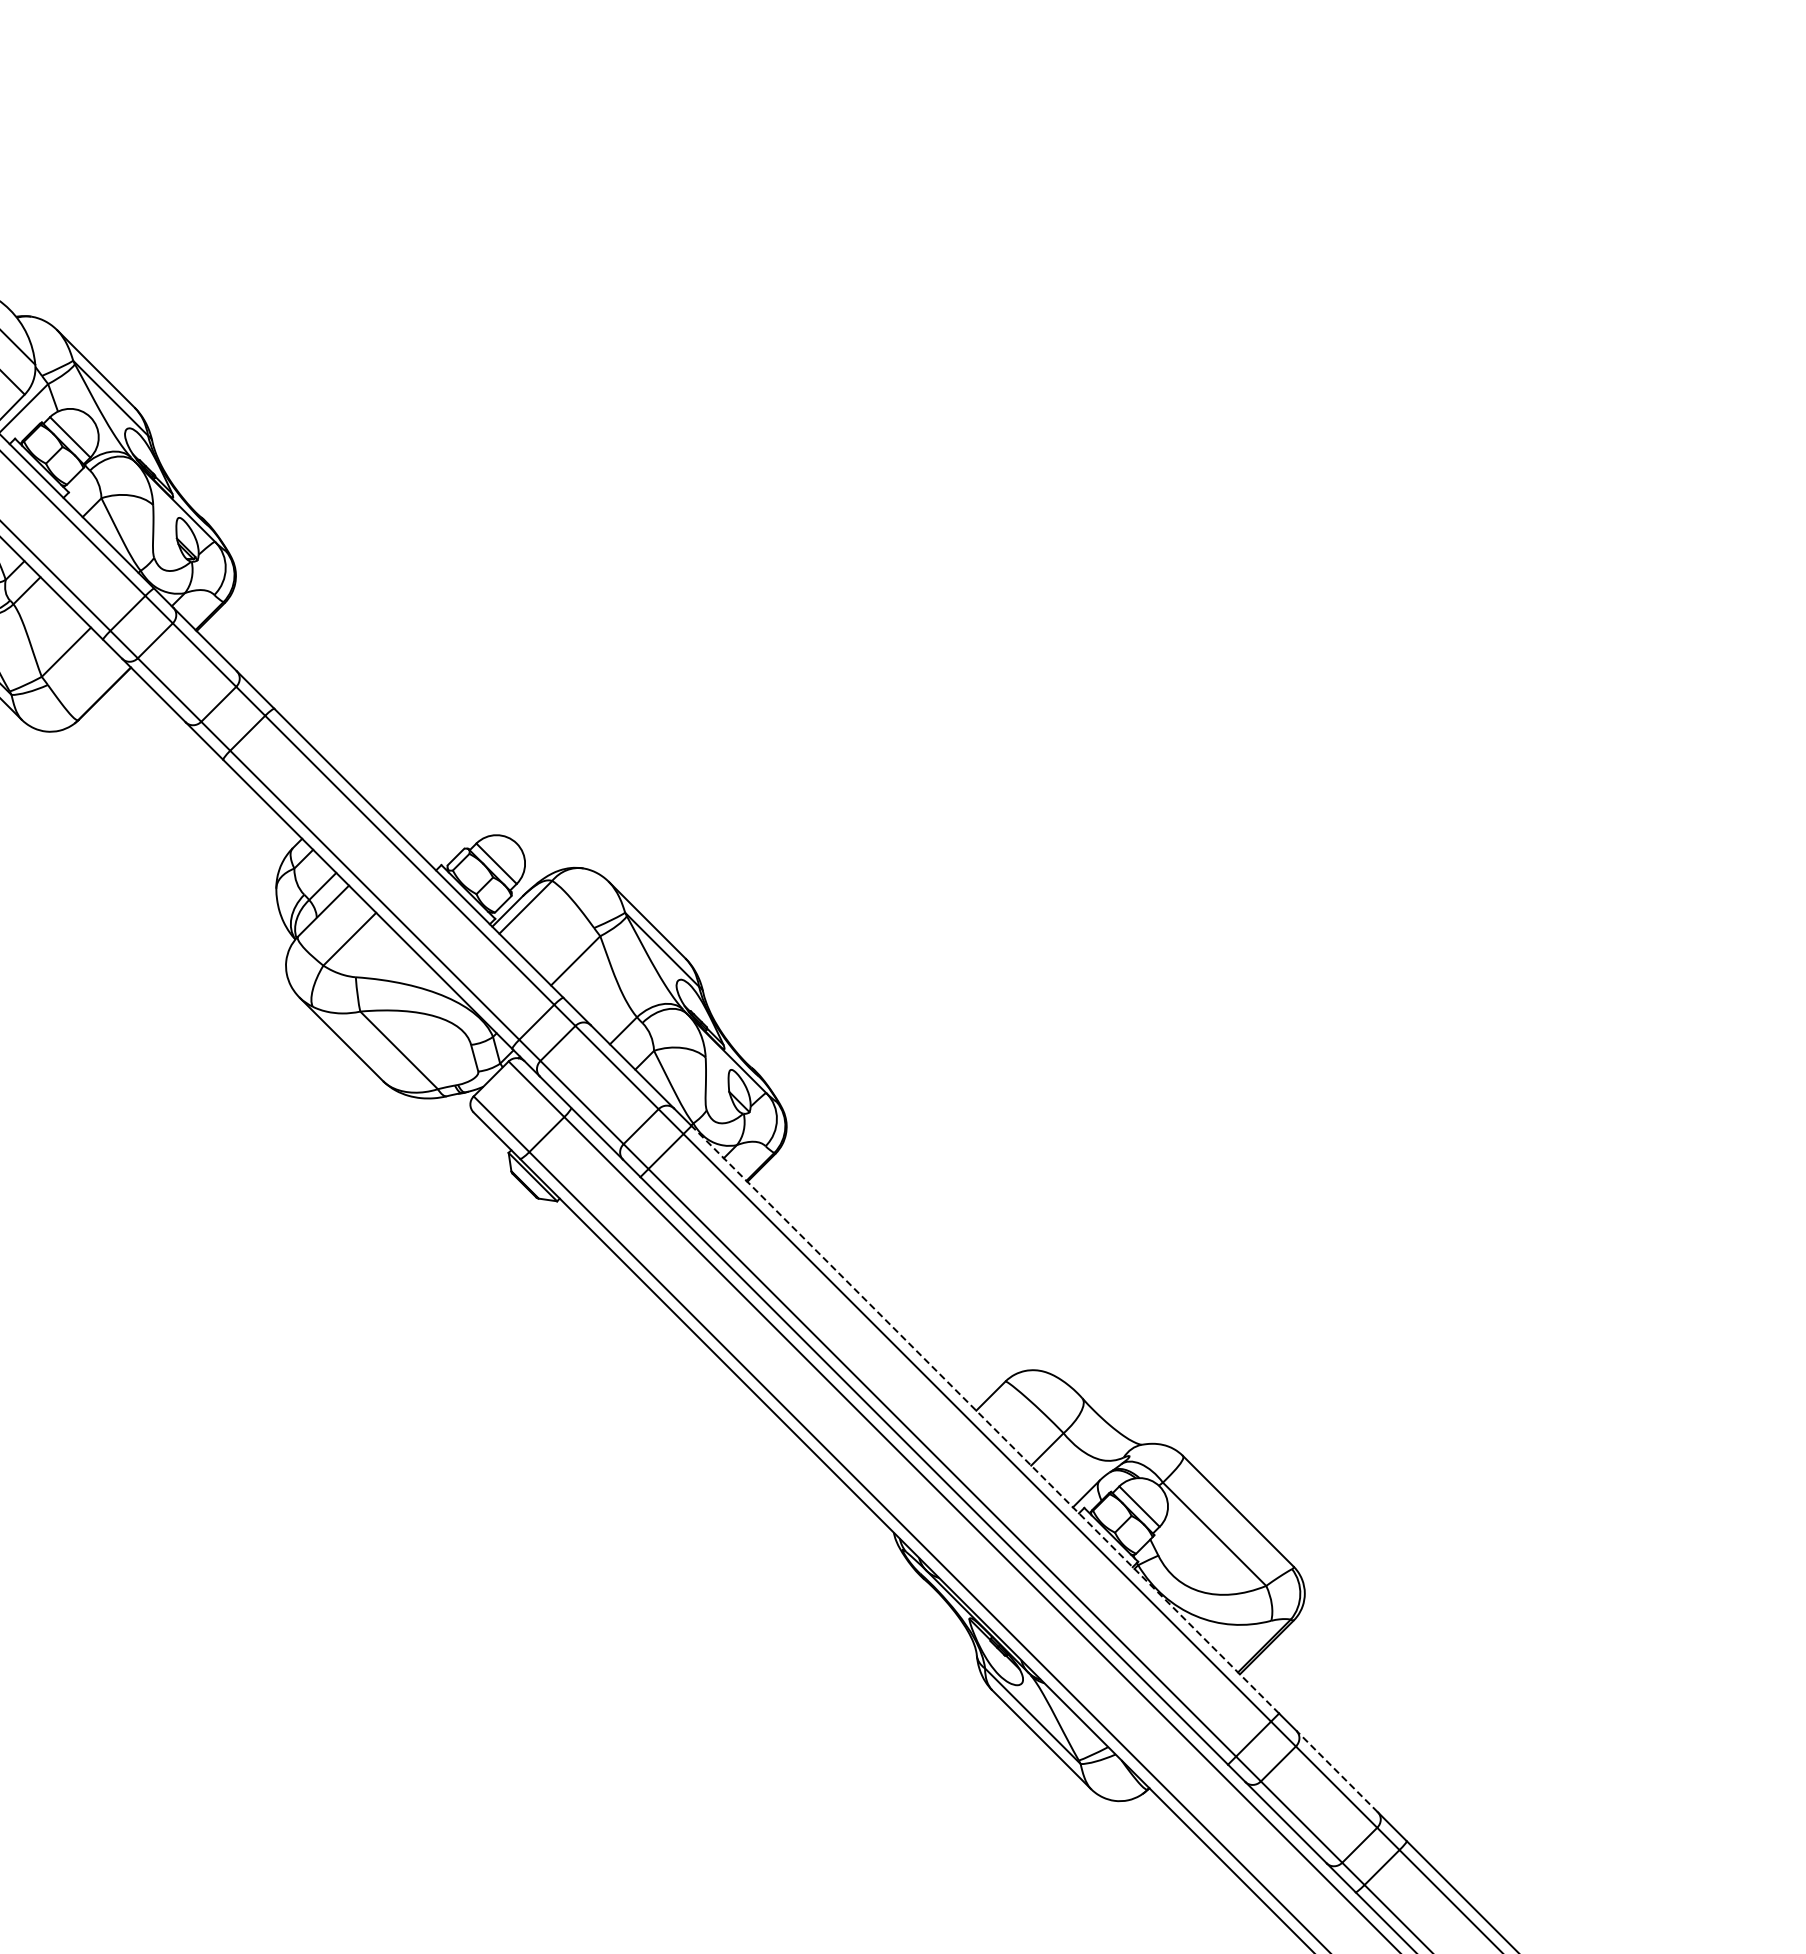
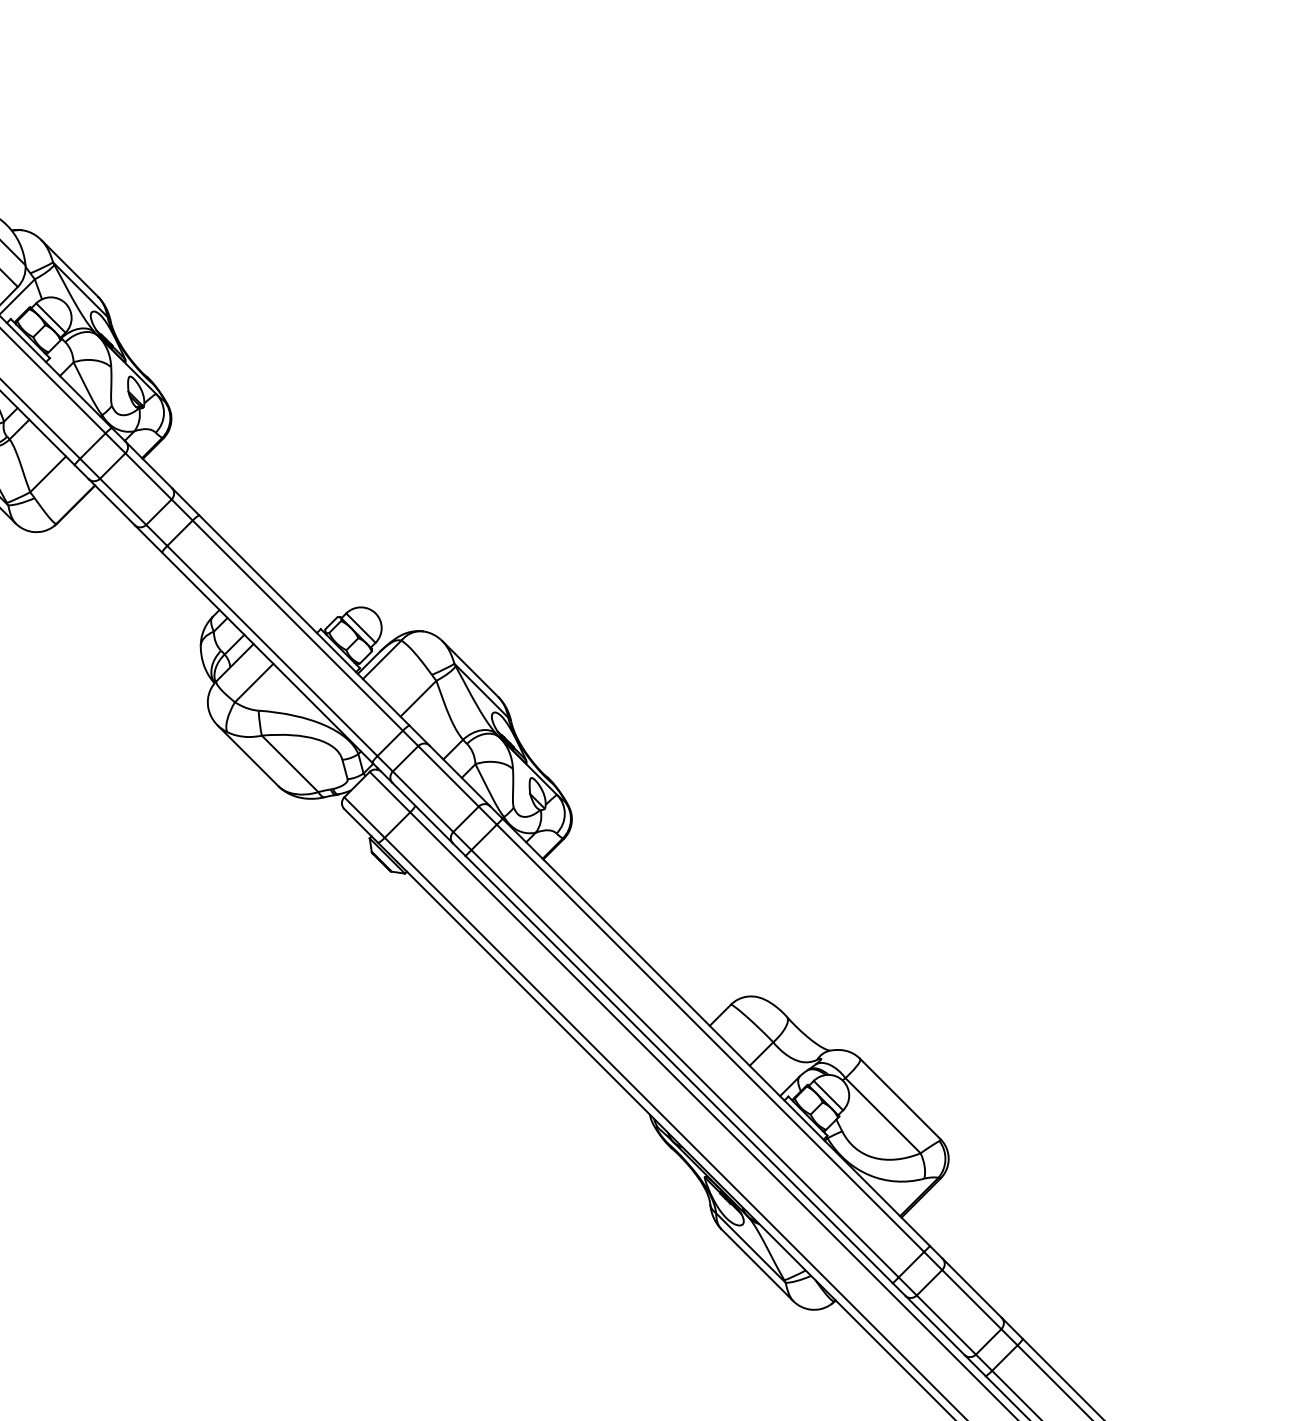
line: (985, 1419) -> (716, 1032), dashed -> solid
line: (1336, 1771) -> (971, 1288), dashed -> solid

